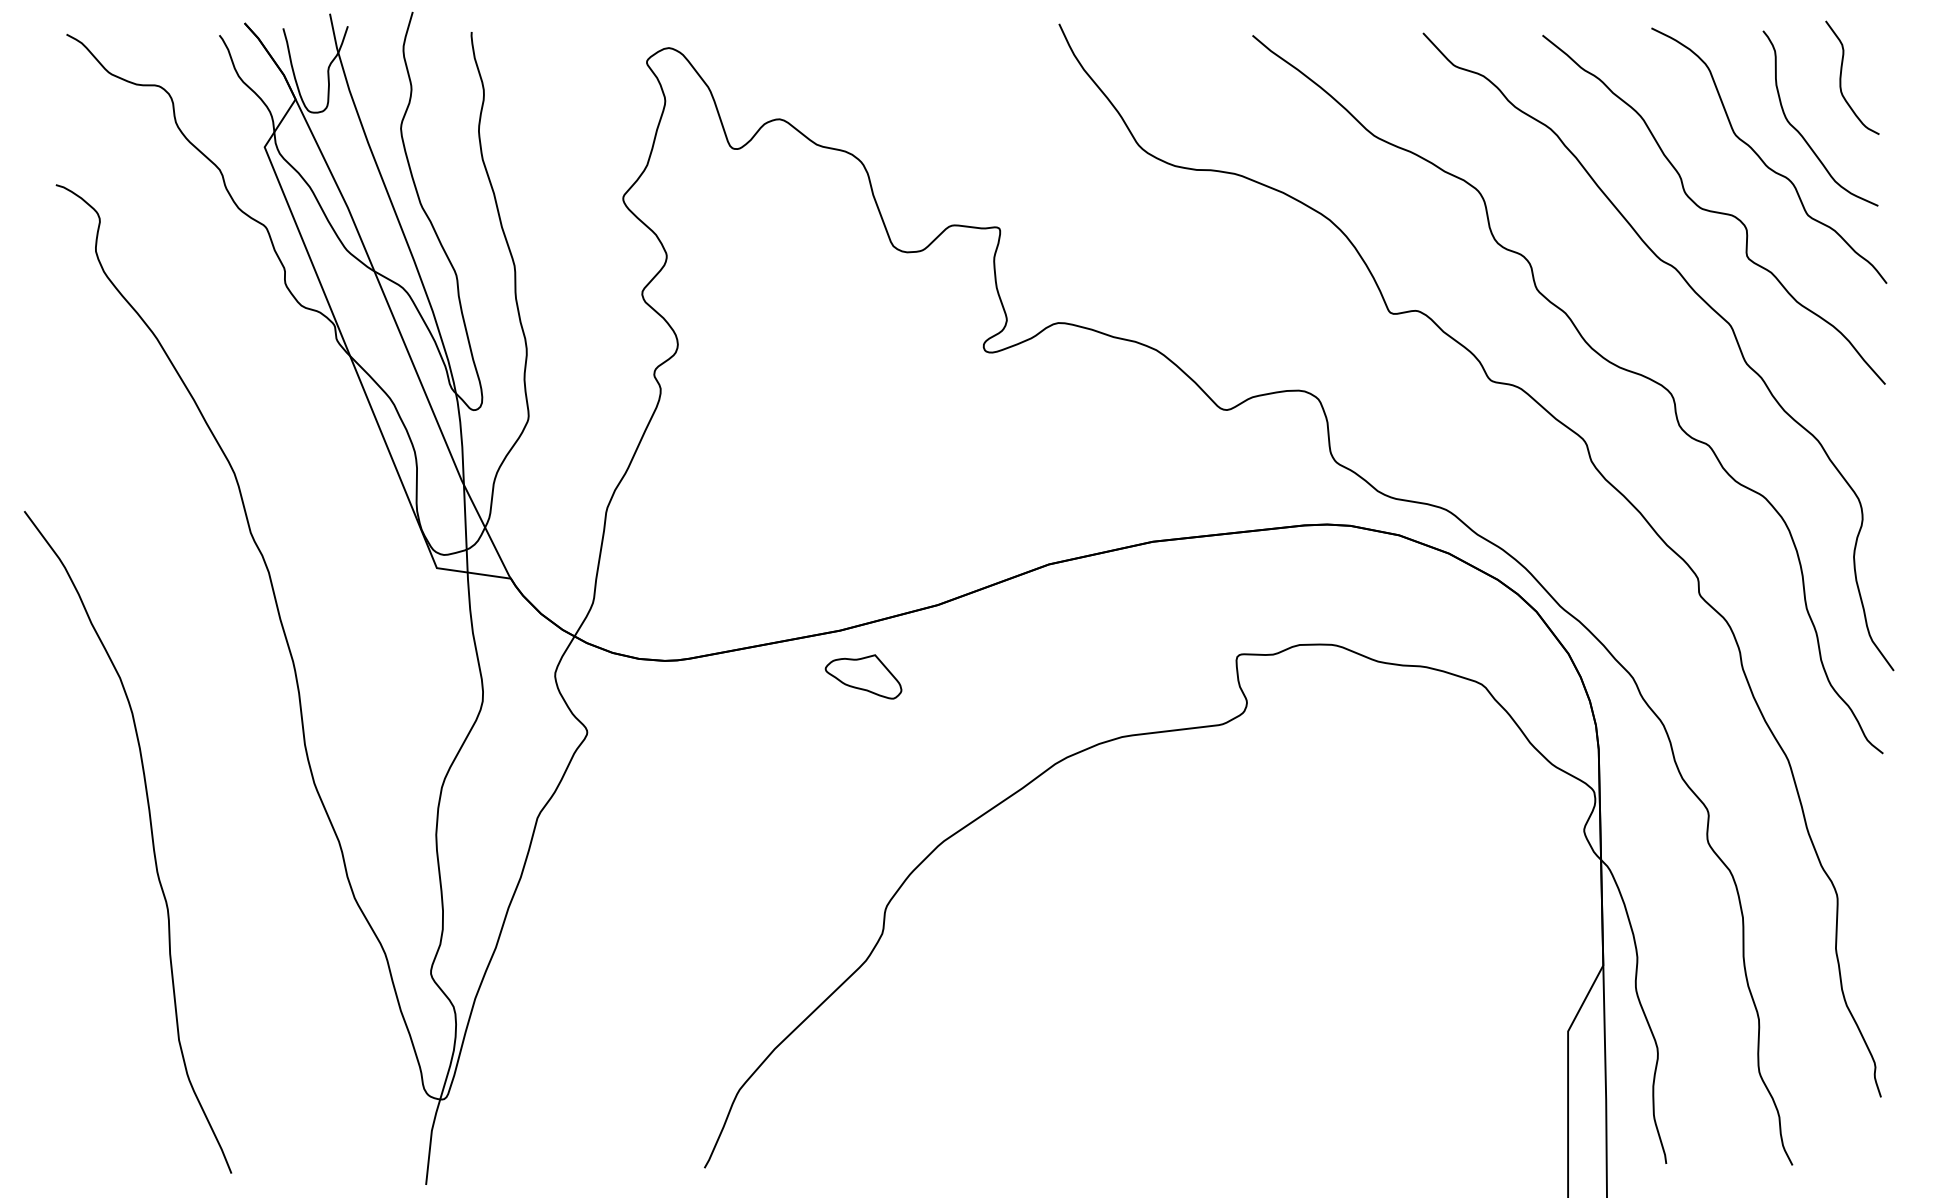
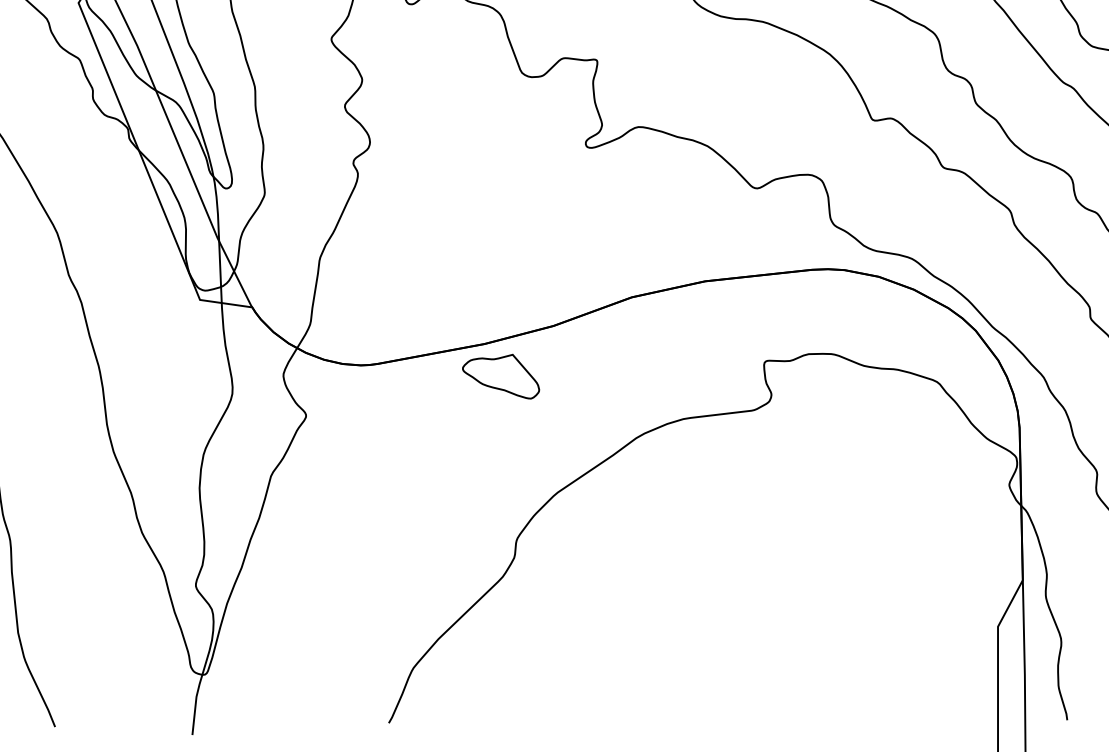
part: (863, 676) -> (500, 376), size x1.43

